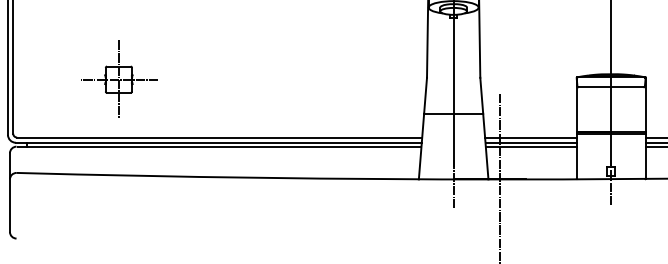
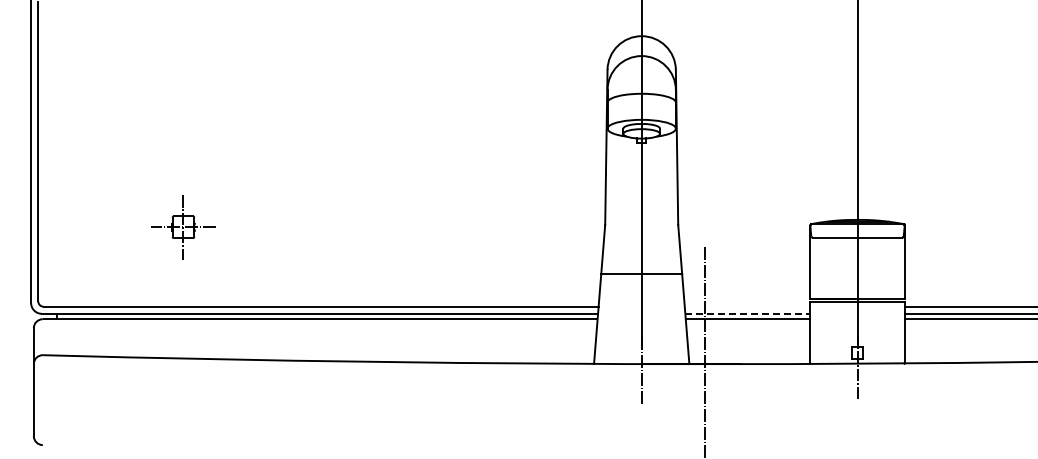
part: (119, 79) -> (183, 226), size x0.6
line: (530, 137) -> (747, 306), removed
line: (531, 142) -> (748, 313), solid -> dashed

